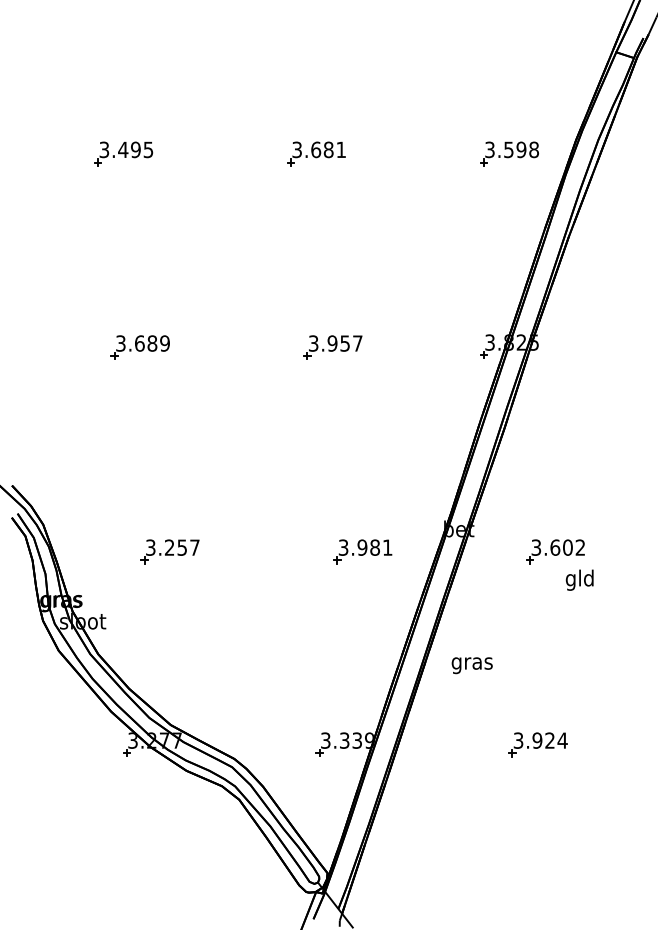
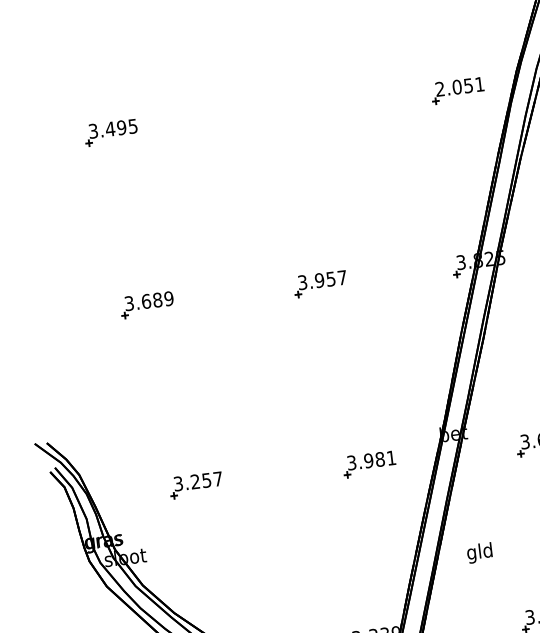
text: (512, 149) -> (460, 86), 3.598 -> 2.051
part: (316, 153) -> (284, 111), removed
text: (471, 663) -> (479, 553), gras -> gld

